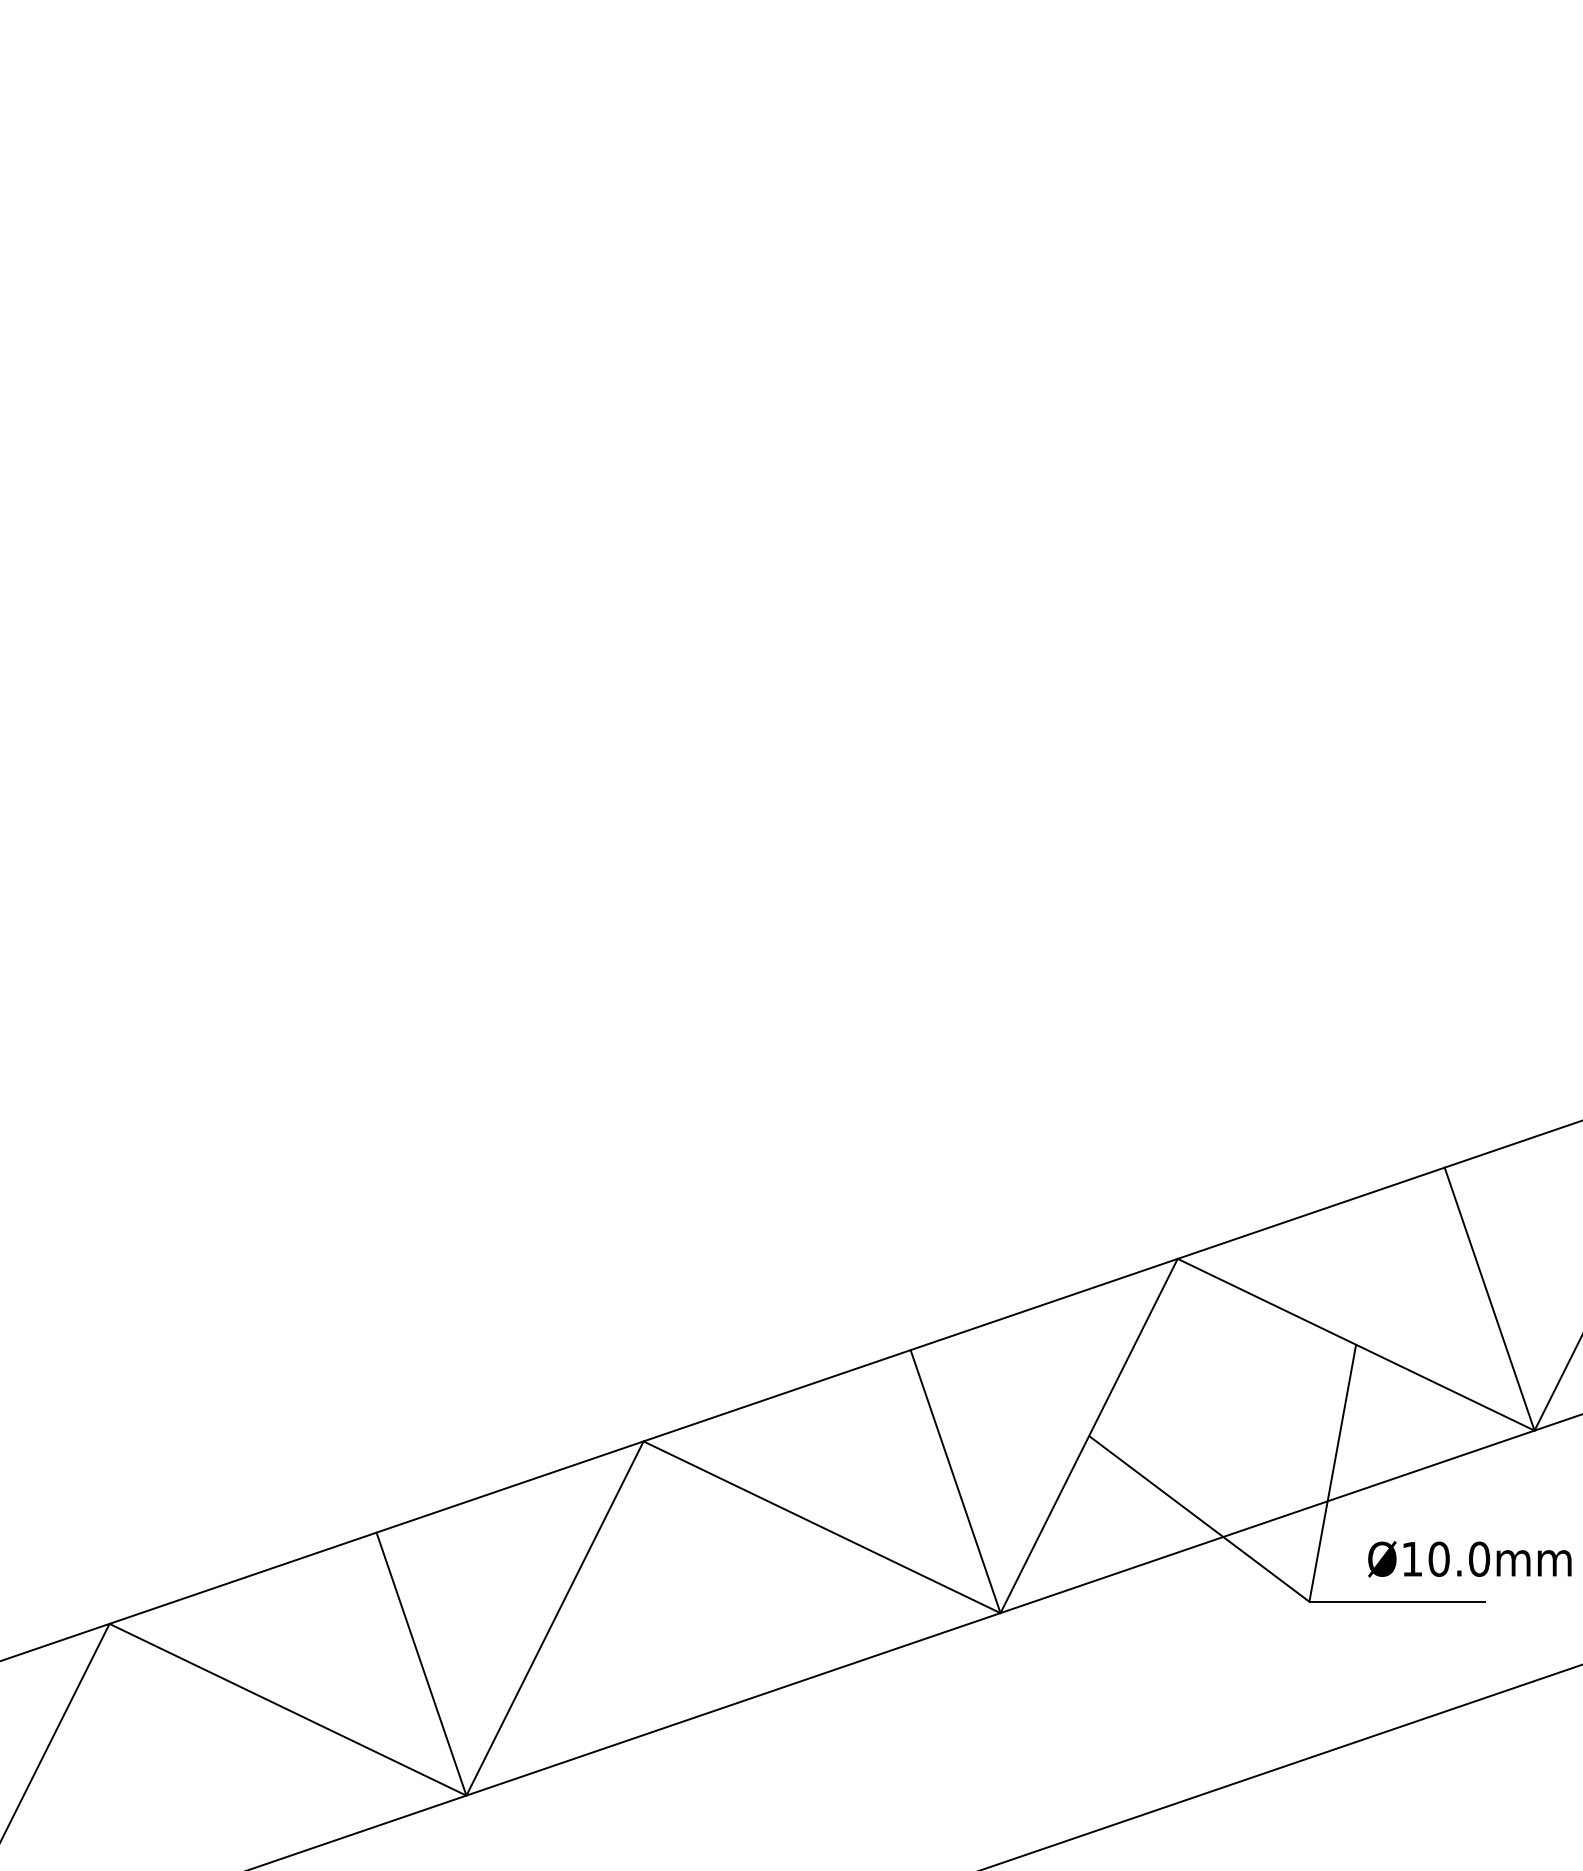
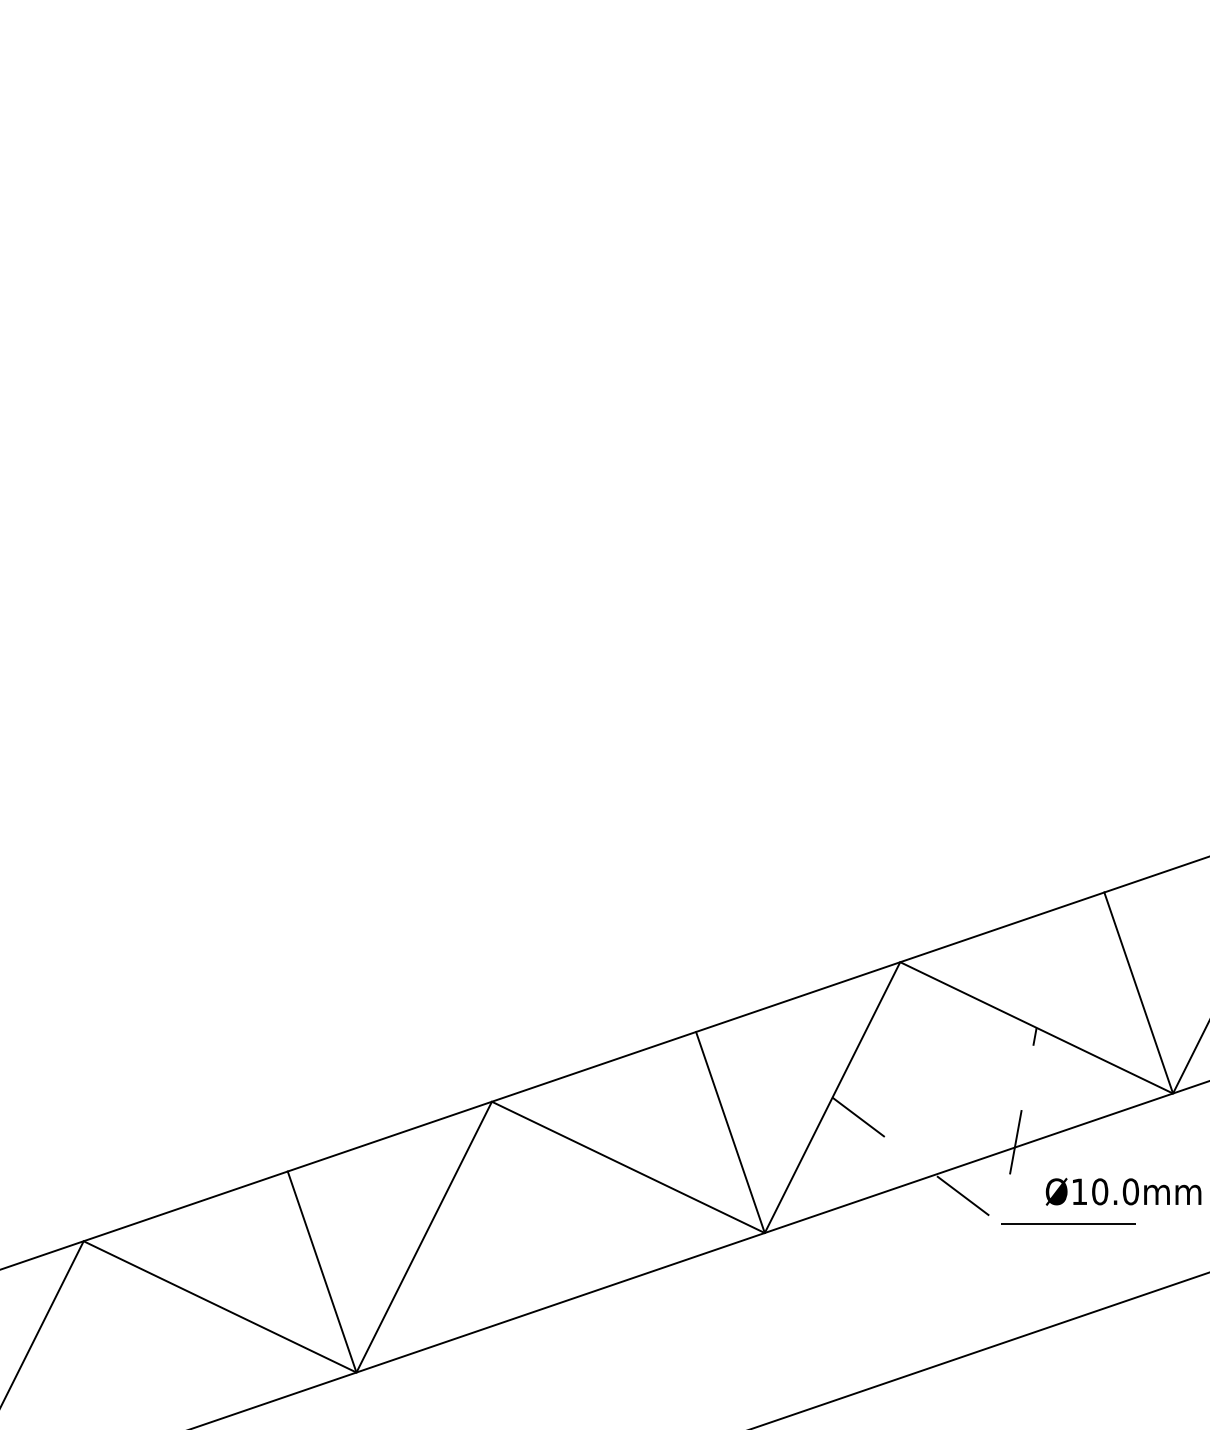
line: (1303, 1598) -> (996, 1221), solid -> dashed

